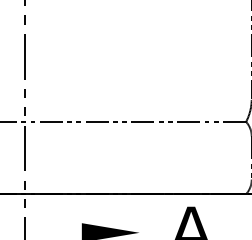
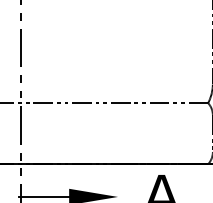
line: (51, 232) -> (43, 196), added

